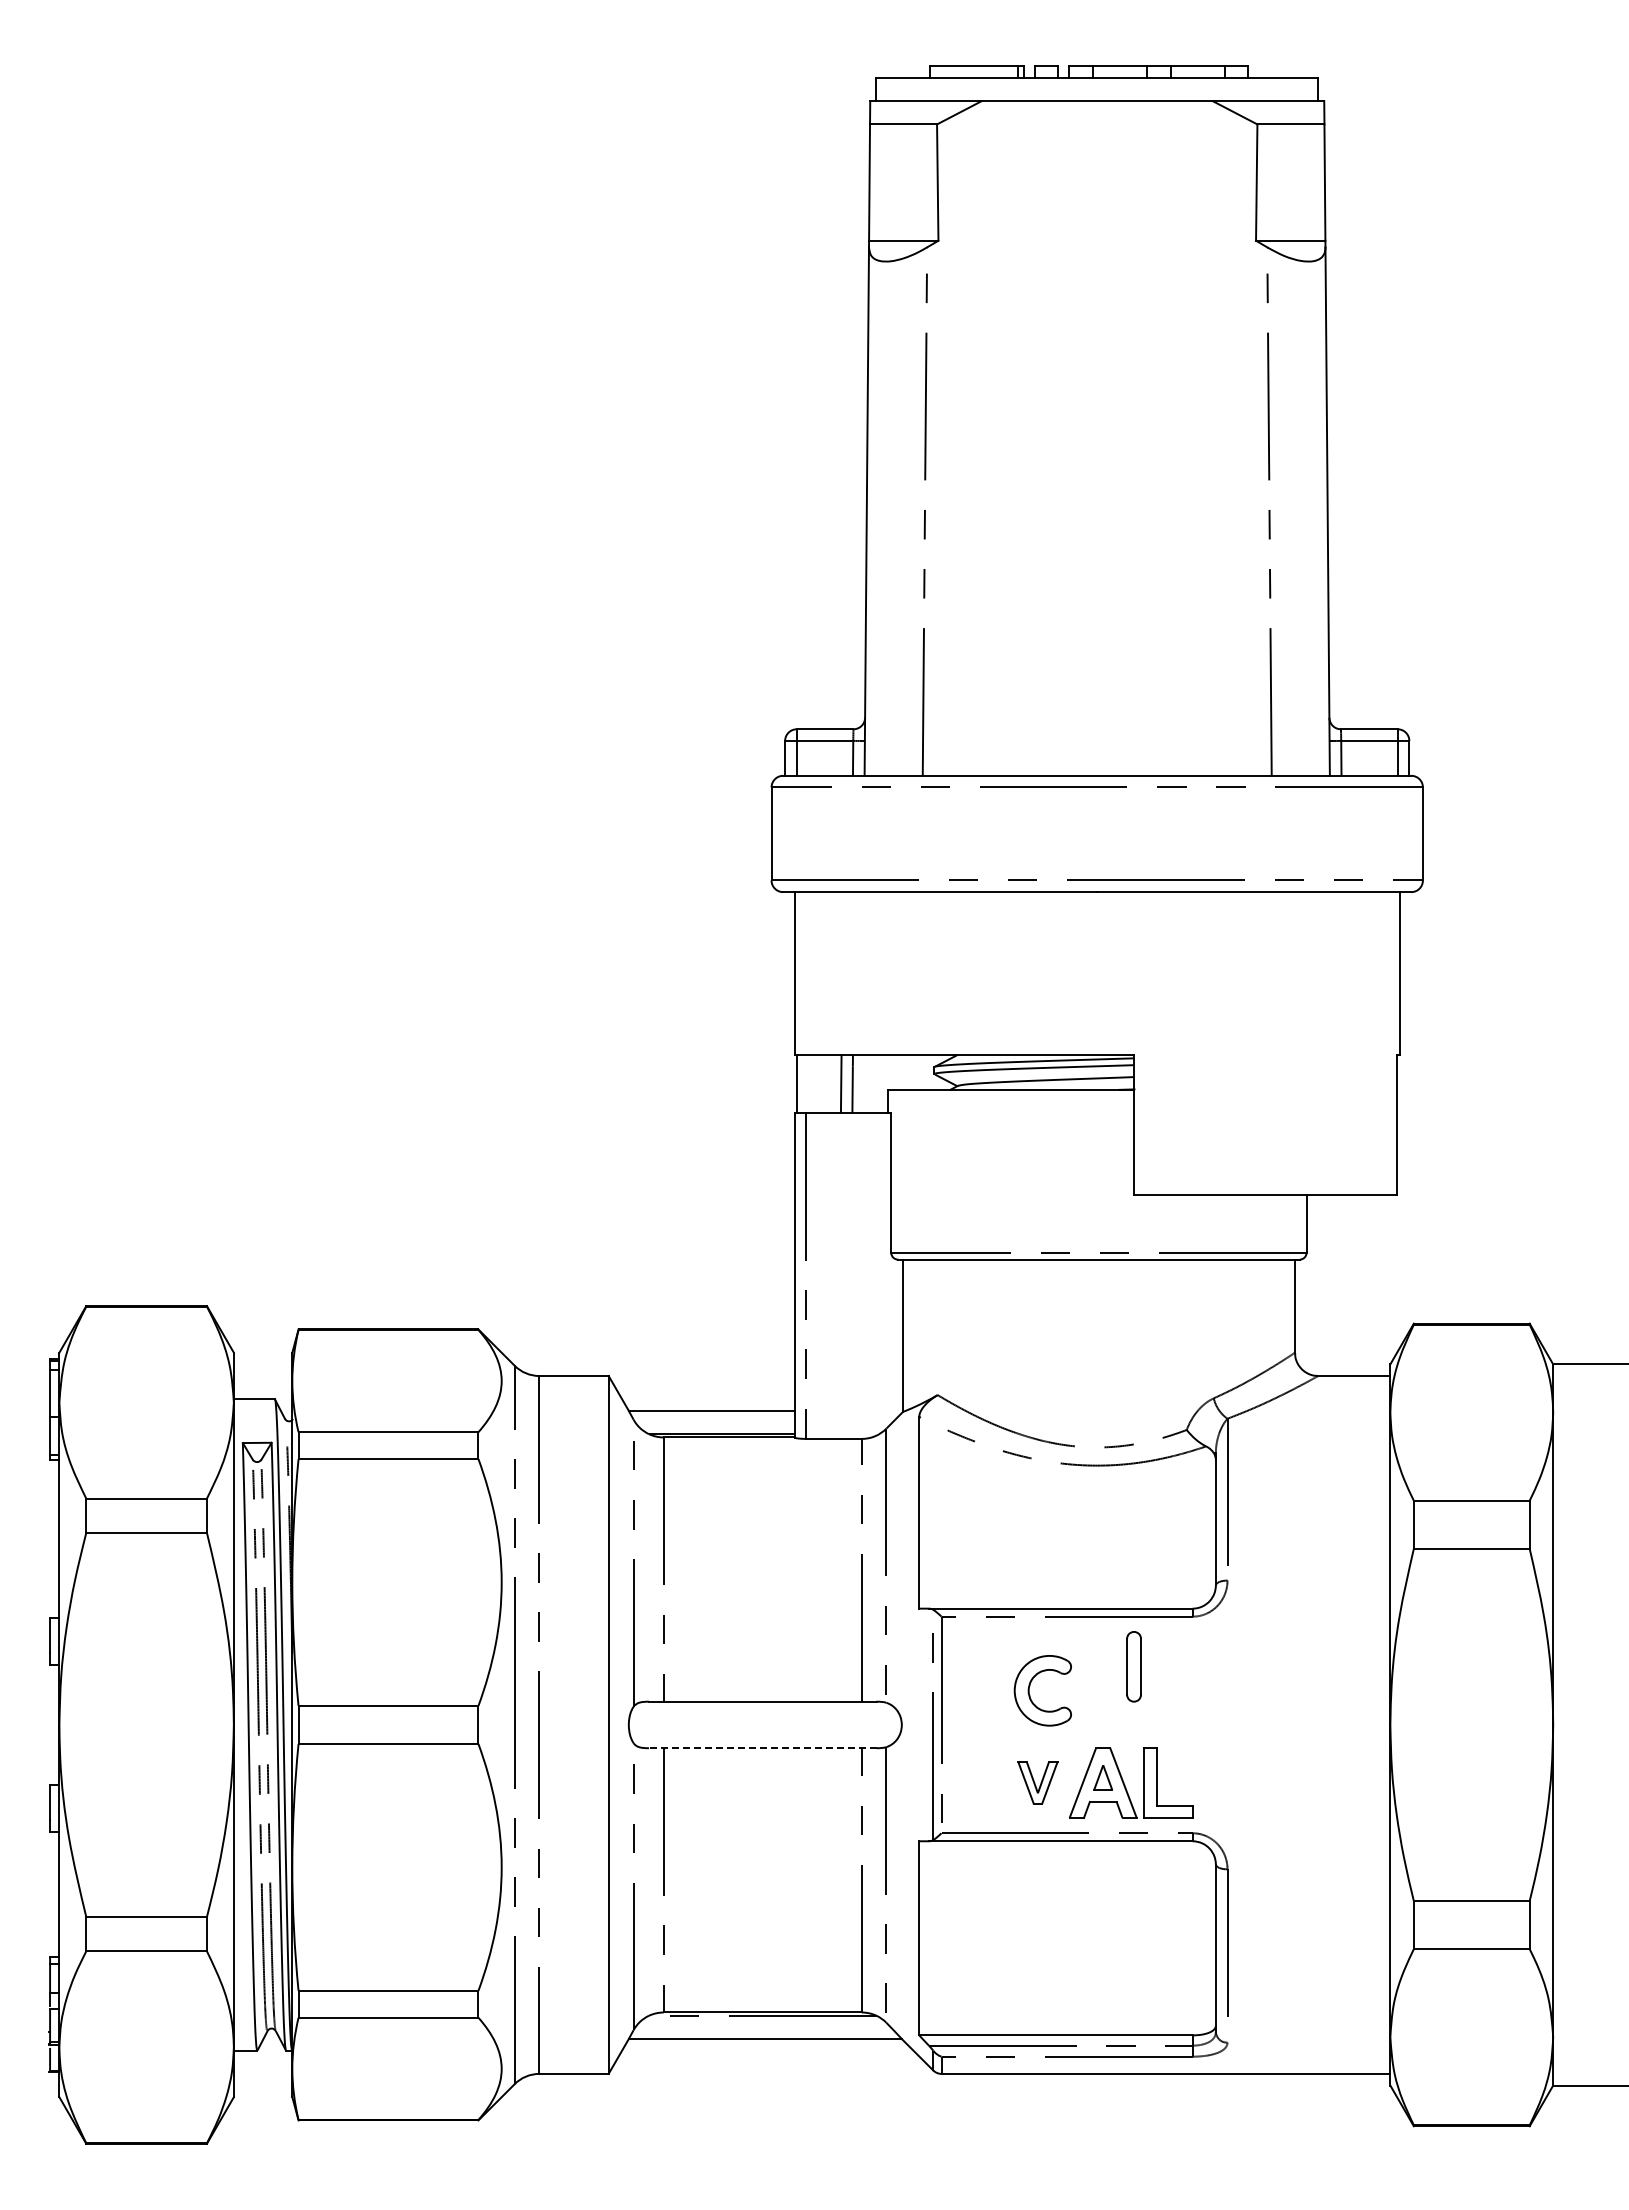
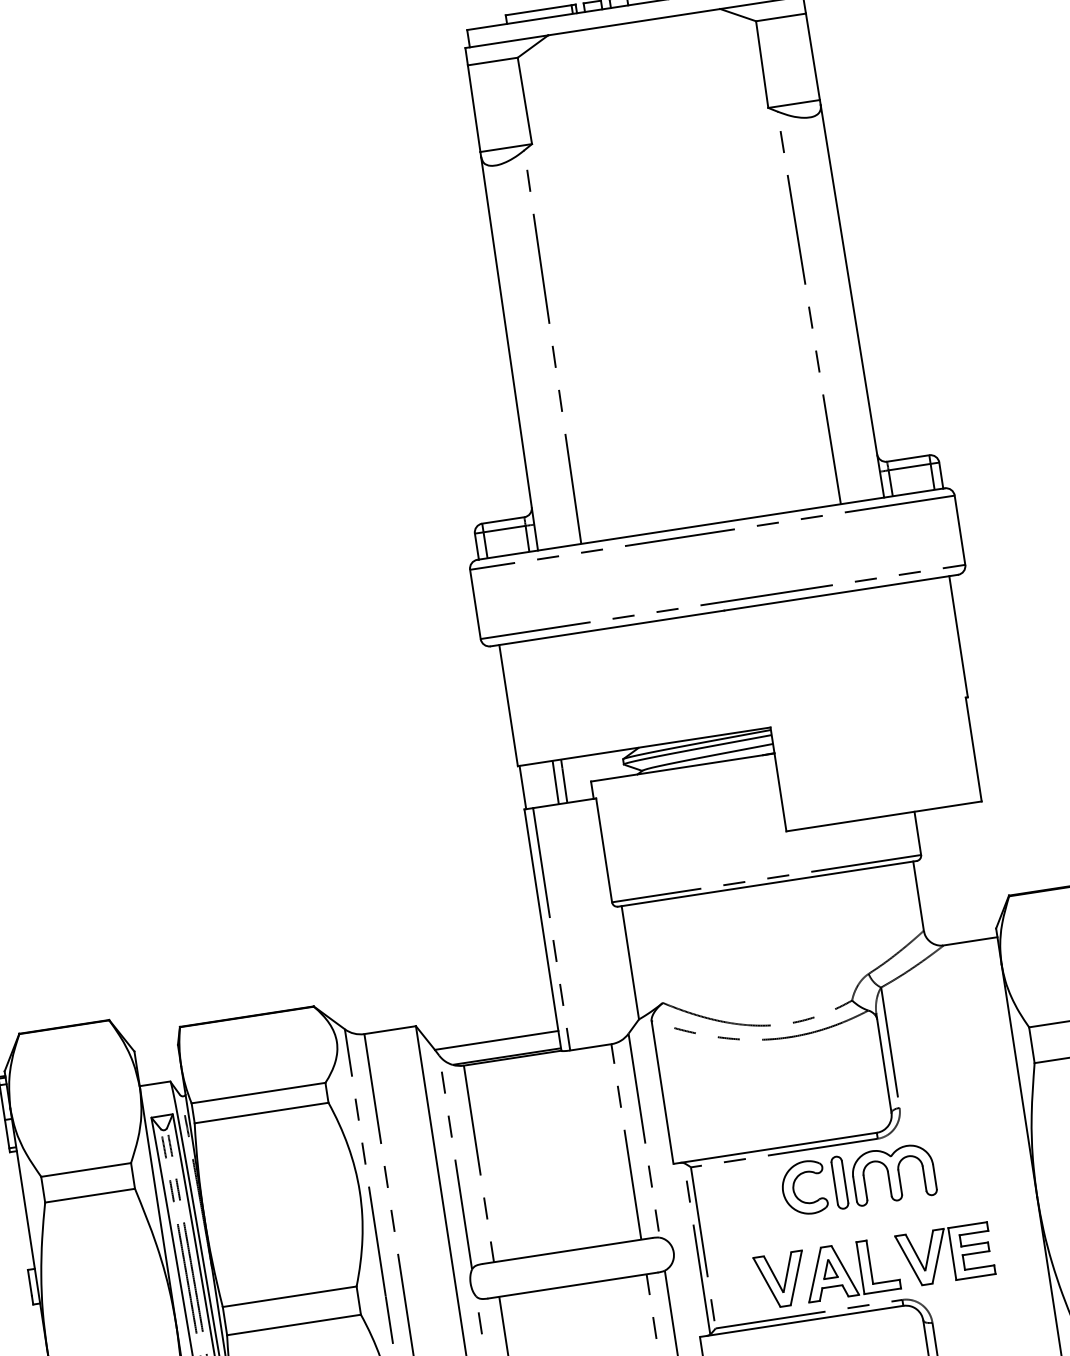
part: (1205, 1666) -> (893, 1174), added
part: (1030, 1686) -> (794, 1186), moved
line: (762, 1748) -> (572, 1285), dashed -> solid
part: (1250, 1780) -> (939, 1254), added
part: (1037, 1782) -> (781, 1279), size x1.67

